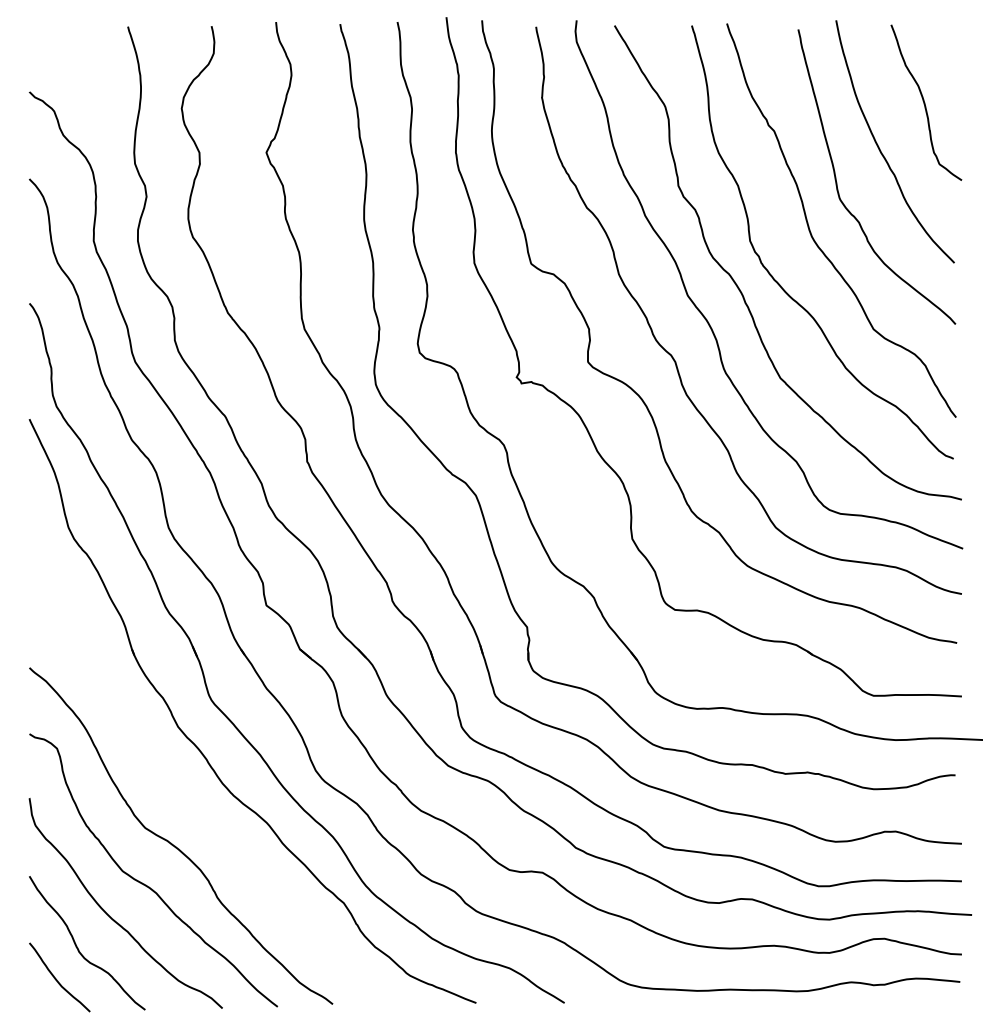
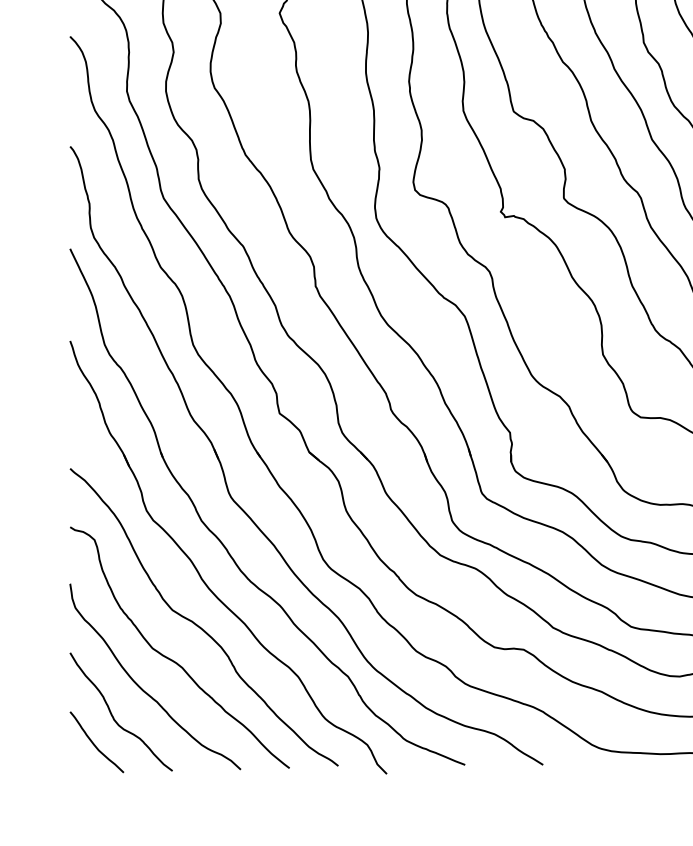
part: (176, 786) -> (200, 573), added

